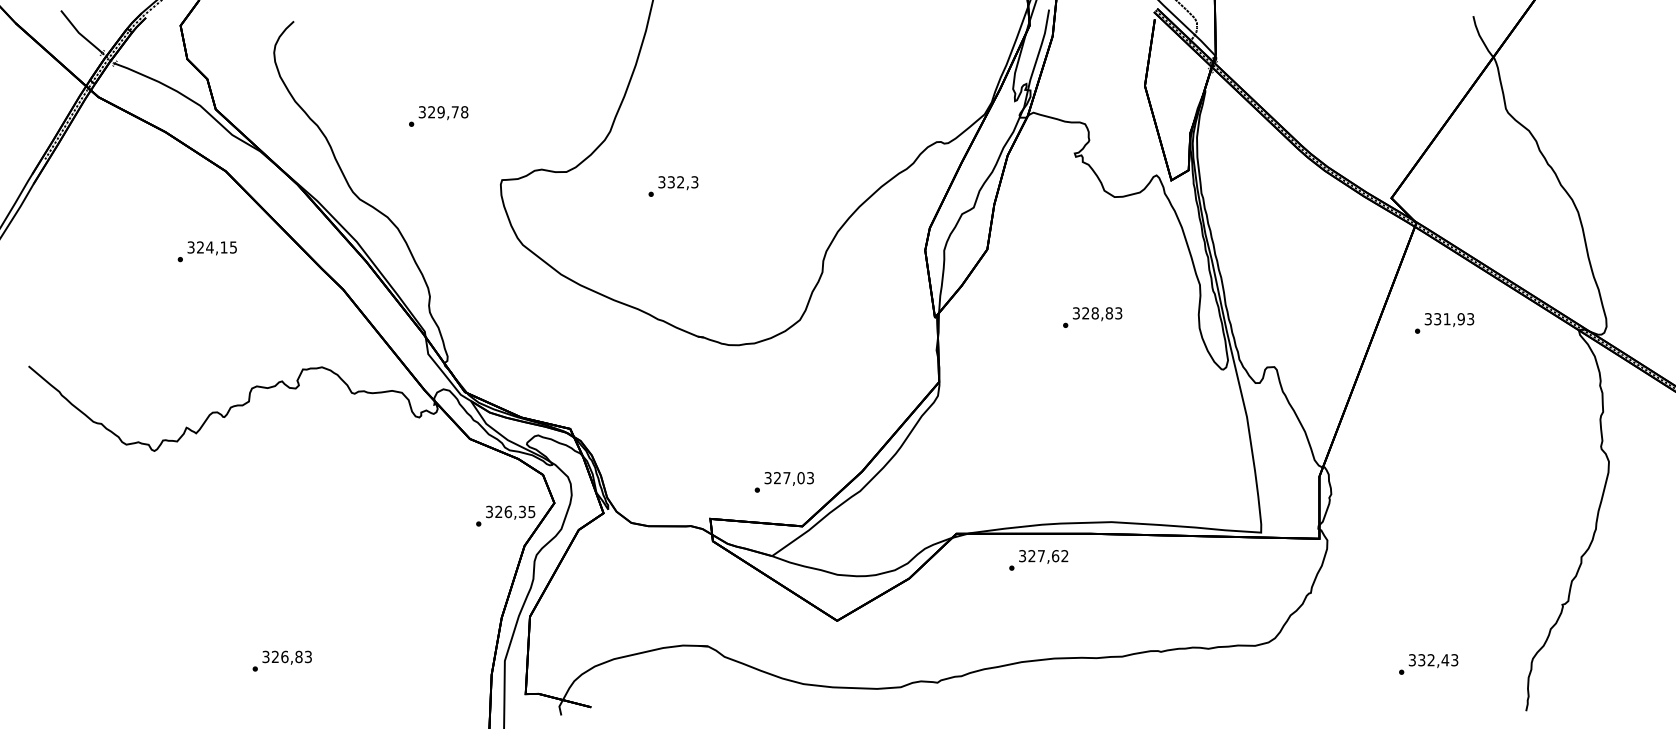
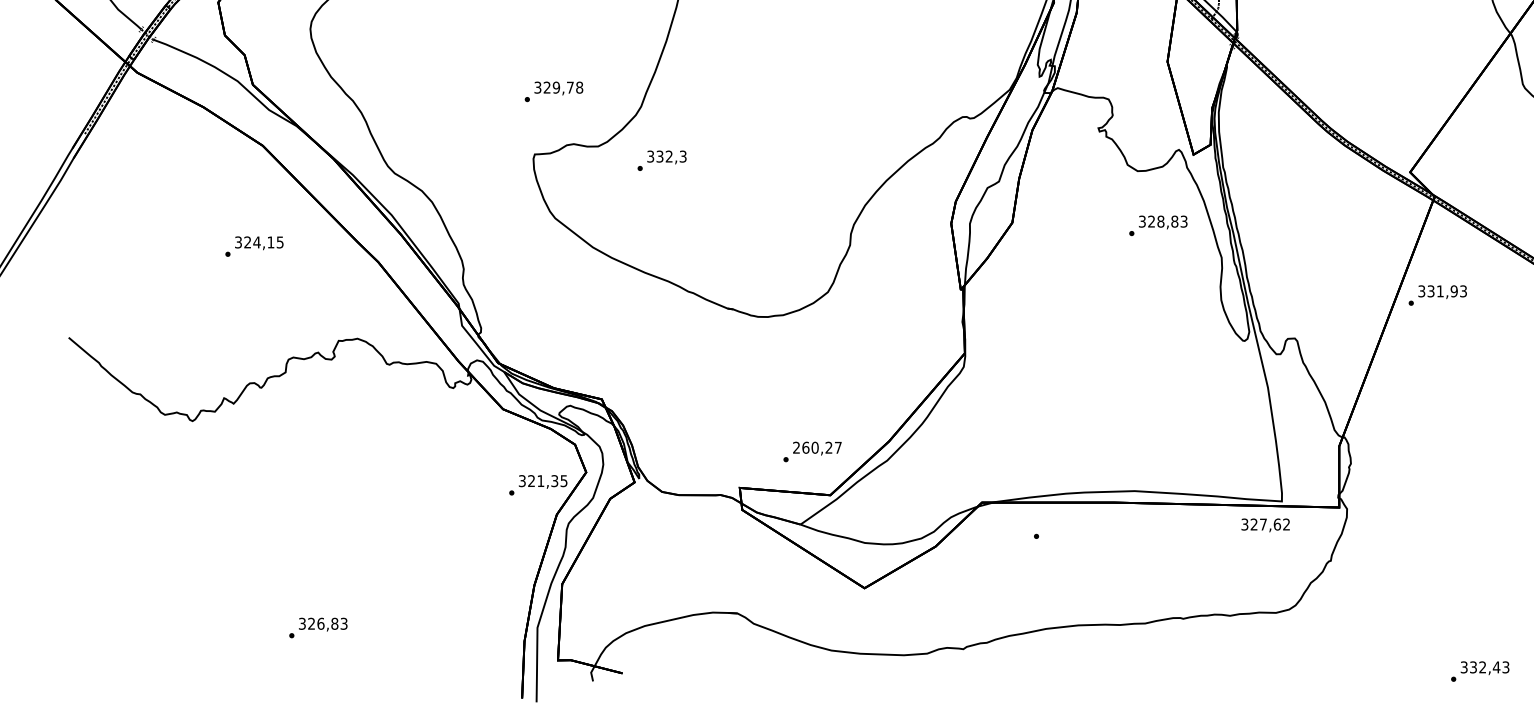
text: (438, 116) -> (553, 91), moved
text: (673, 186) -> (662, 160), moved
text: (206, 251) -> (253, 246), moved
text: (1092, 317) -> (1158, 225), moved
text: (1444, 323) -> (1437, 295), moved
text: (788, 478) -> (816, 448), 327,03 -> 260,27
text: (508, 511) -> (541, 480), 326,35 -> 321,35
text: (1043, 556) -> (1265, 524), moved
text: (1428, 664) -> (1480, 671), moved

